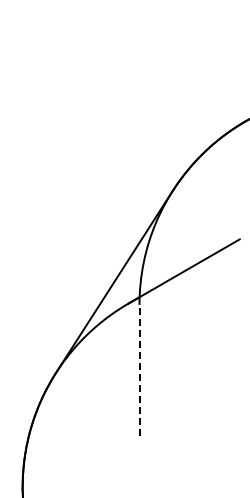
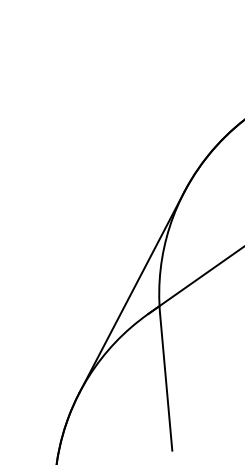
line: (139, 370) -> (166, 382), dashed -> solid

